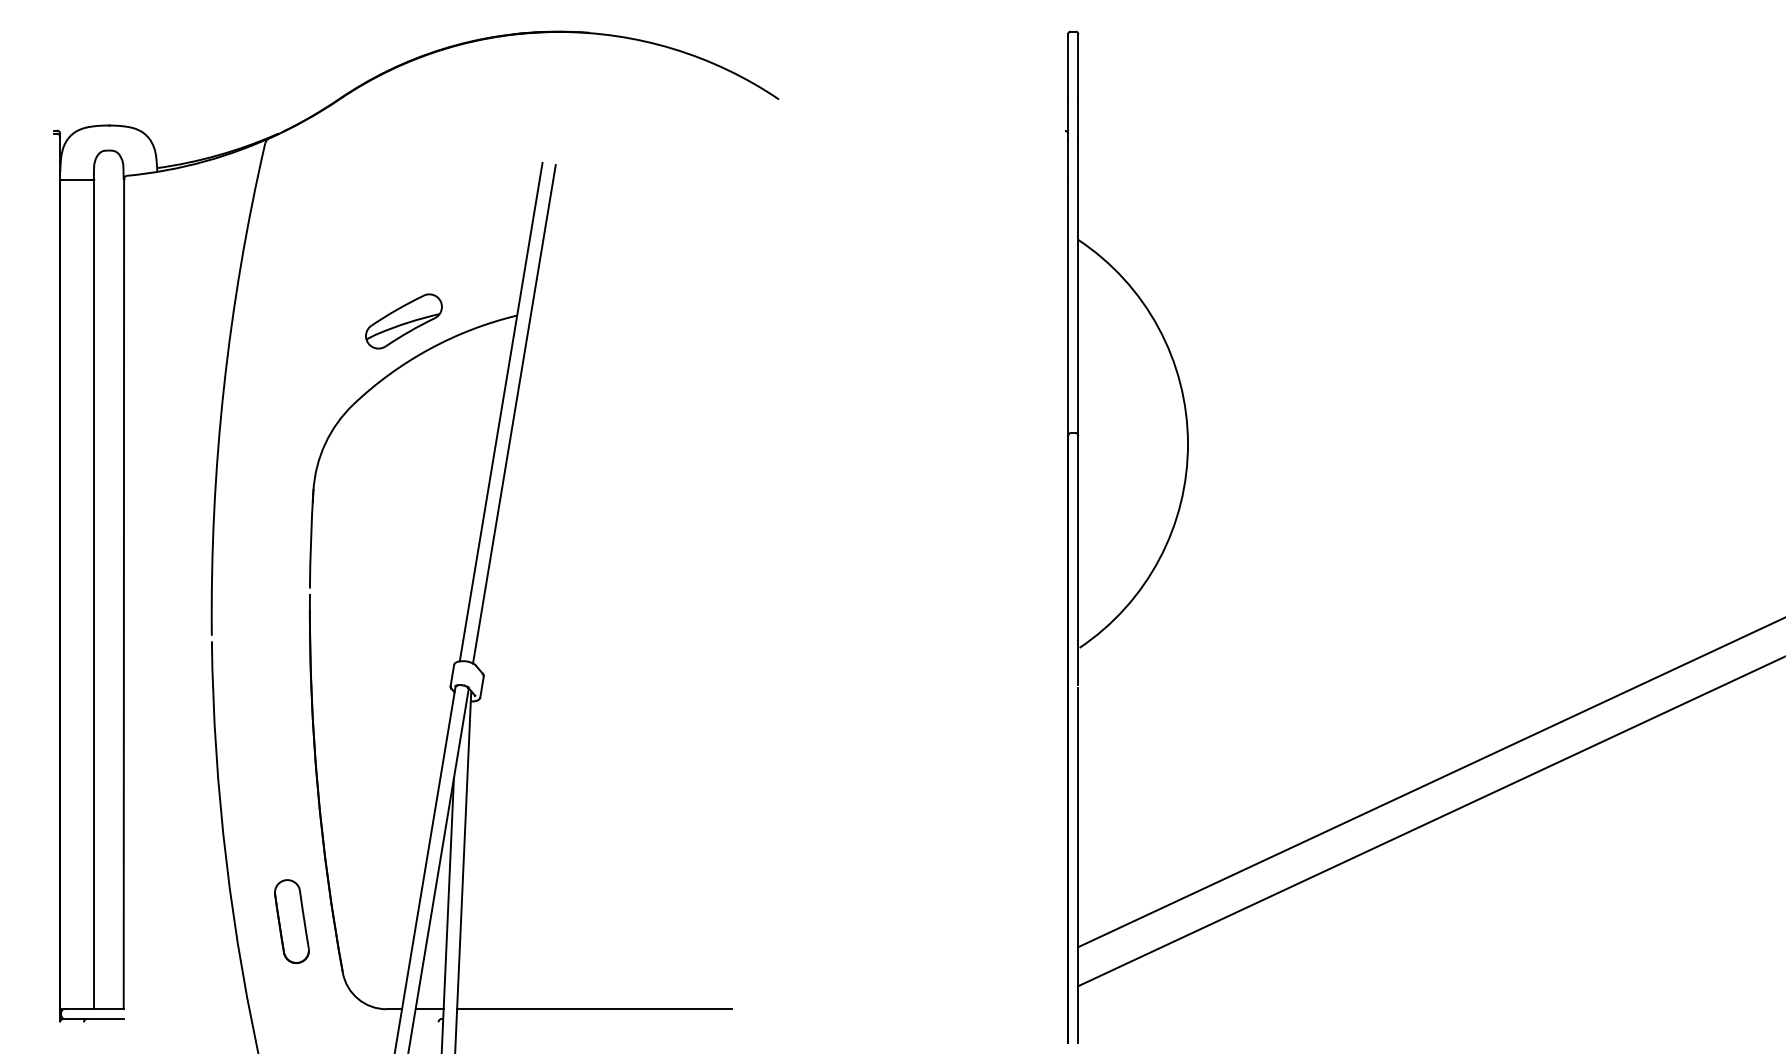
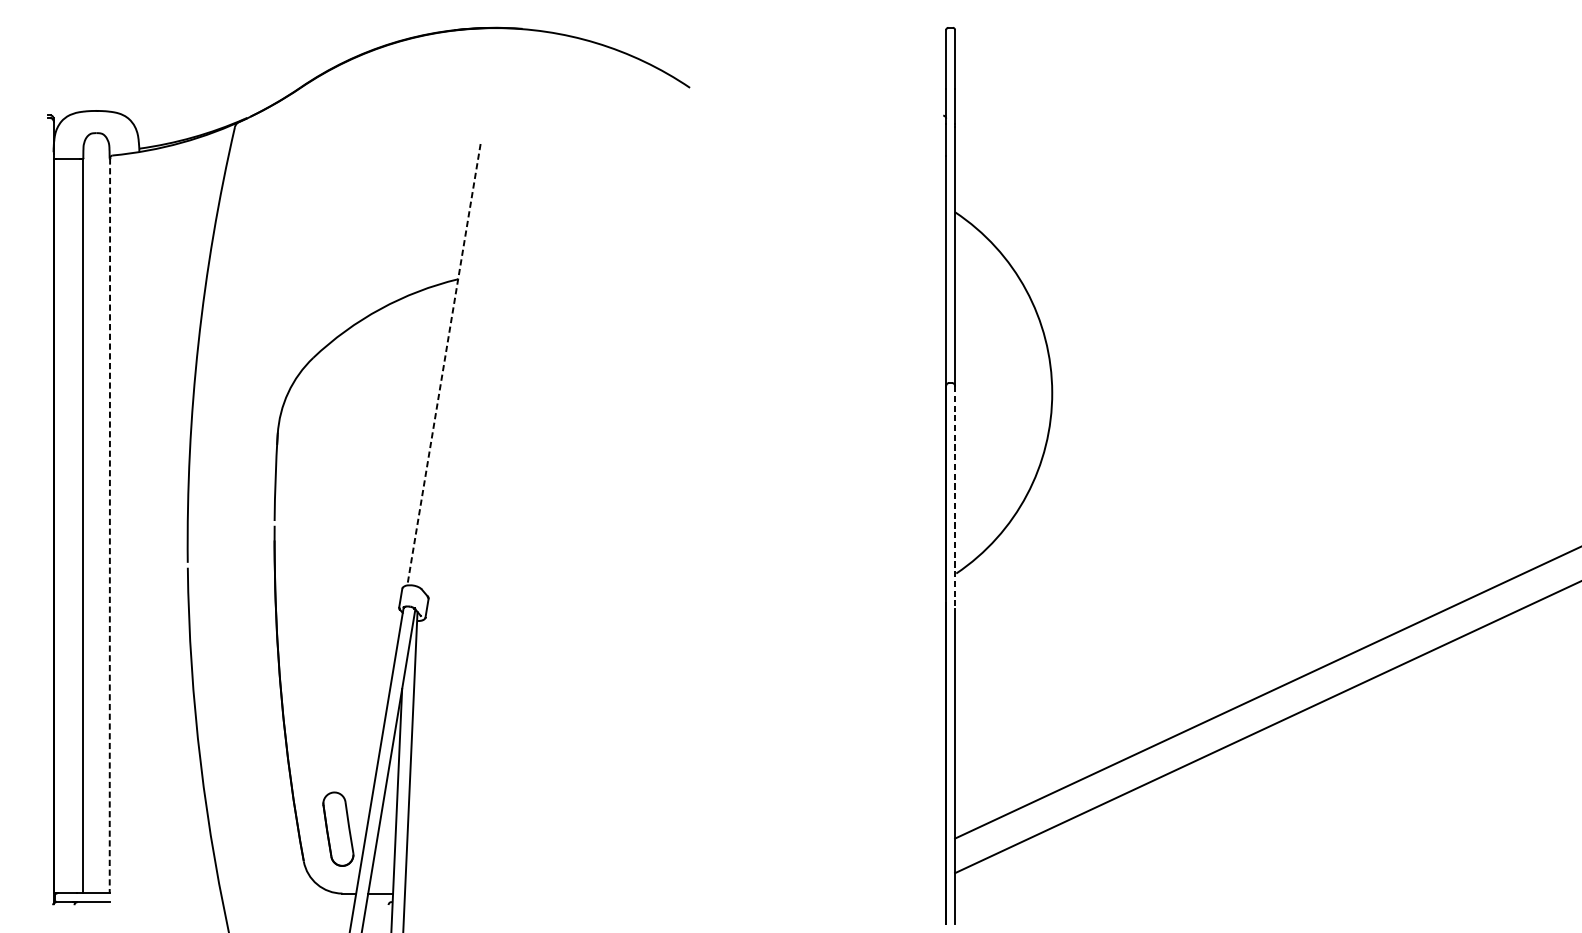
part: (403, 321) -> (357, 284), removed
line: (501, 412) -> (444, 365), solid -> dashed
line: (514, 414) -> (455, 366), removed
line: (1078, 560) -> (955, 496), solid -> dashed
line: (123, 594) -> (109, 526), solid -> dashed
part: (291, 921) -> (338, 829), moved
line: (594, 1009) -> (526, 893), removed

